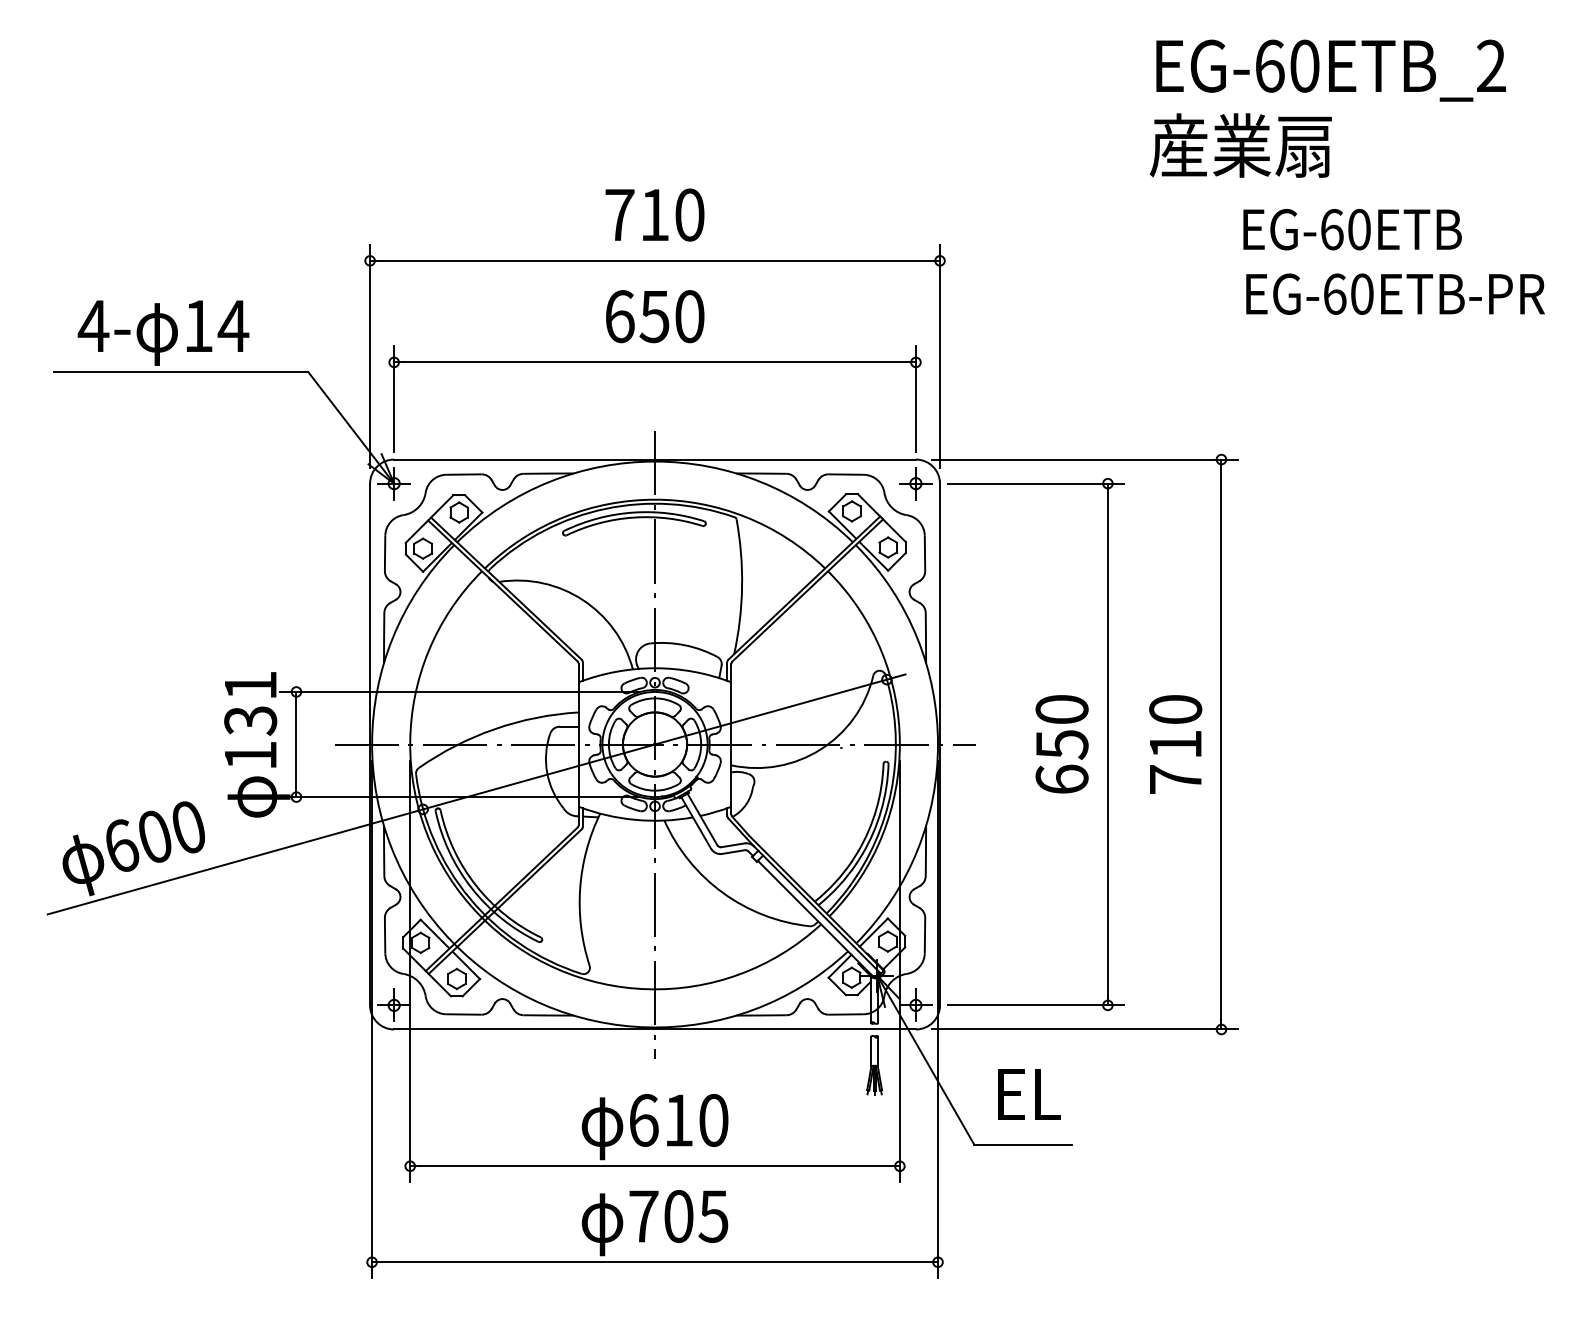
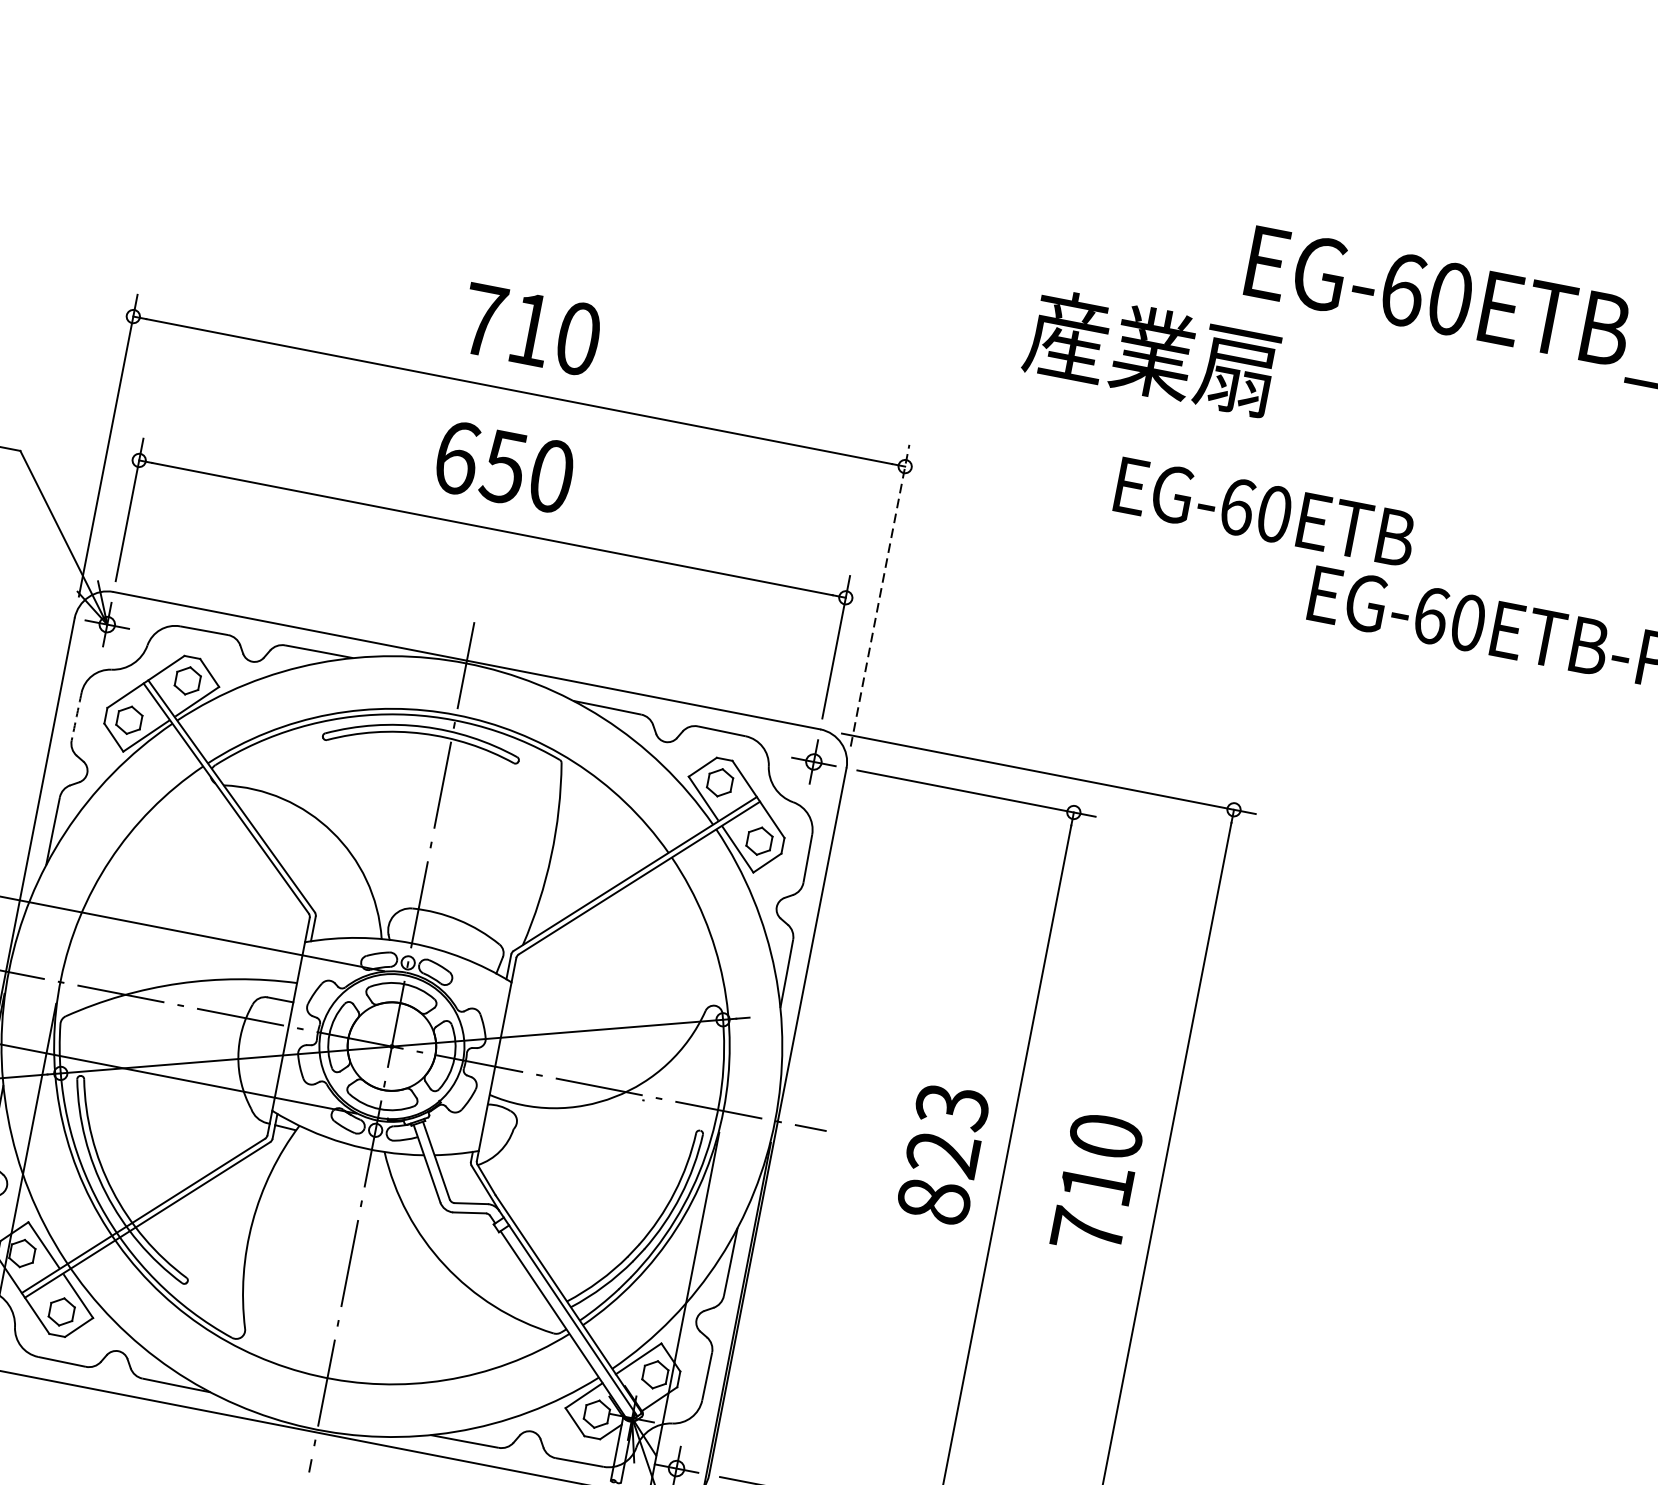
text: (1240, 145) -> (1151, 352), moved
text: (1352, 229) -> (1265, 512), moved
line: (940, 355) -> (880, 594), solid -> dashed
arc: (385, 553) -> (77, 716), solid -> dashed
text: (1061, 744) -> (942, 1153), 650 -> 823

